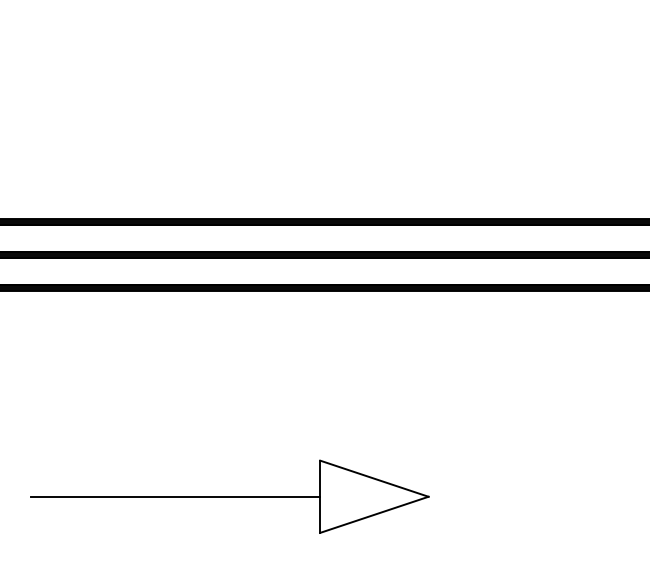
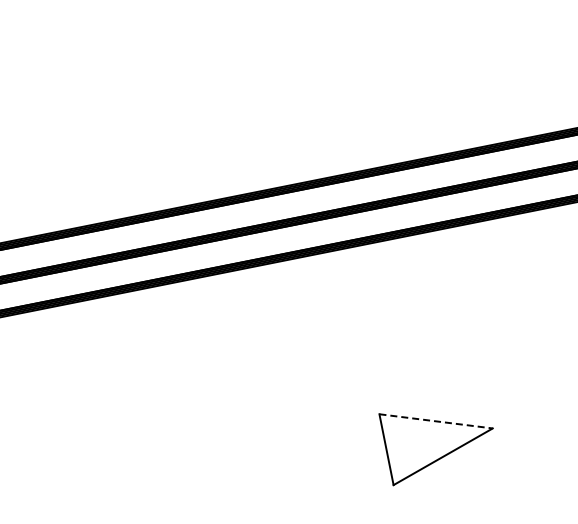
line: (374, 478) -> (436, 421), solid -> dashed
line: (175, 496) -> (244, 477), removed

